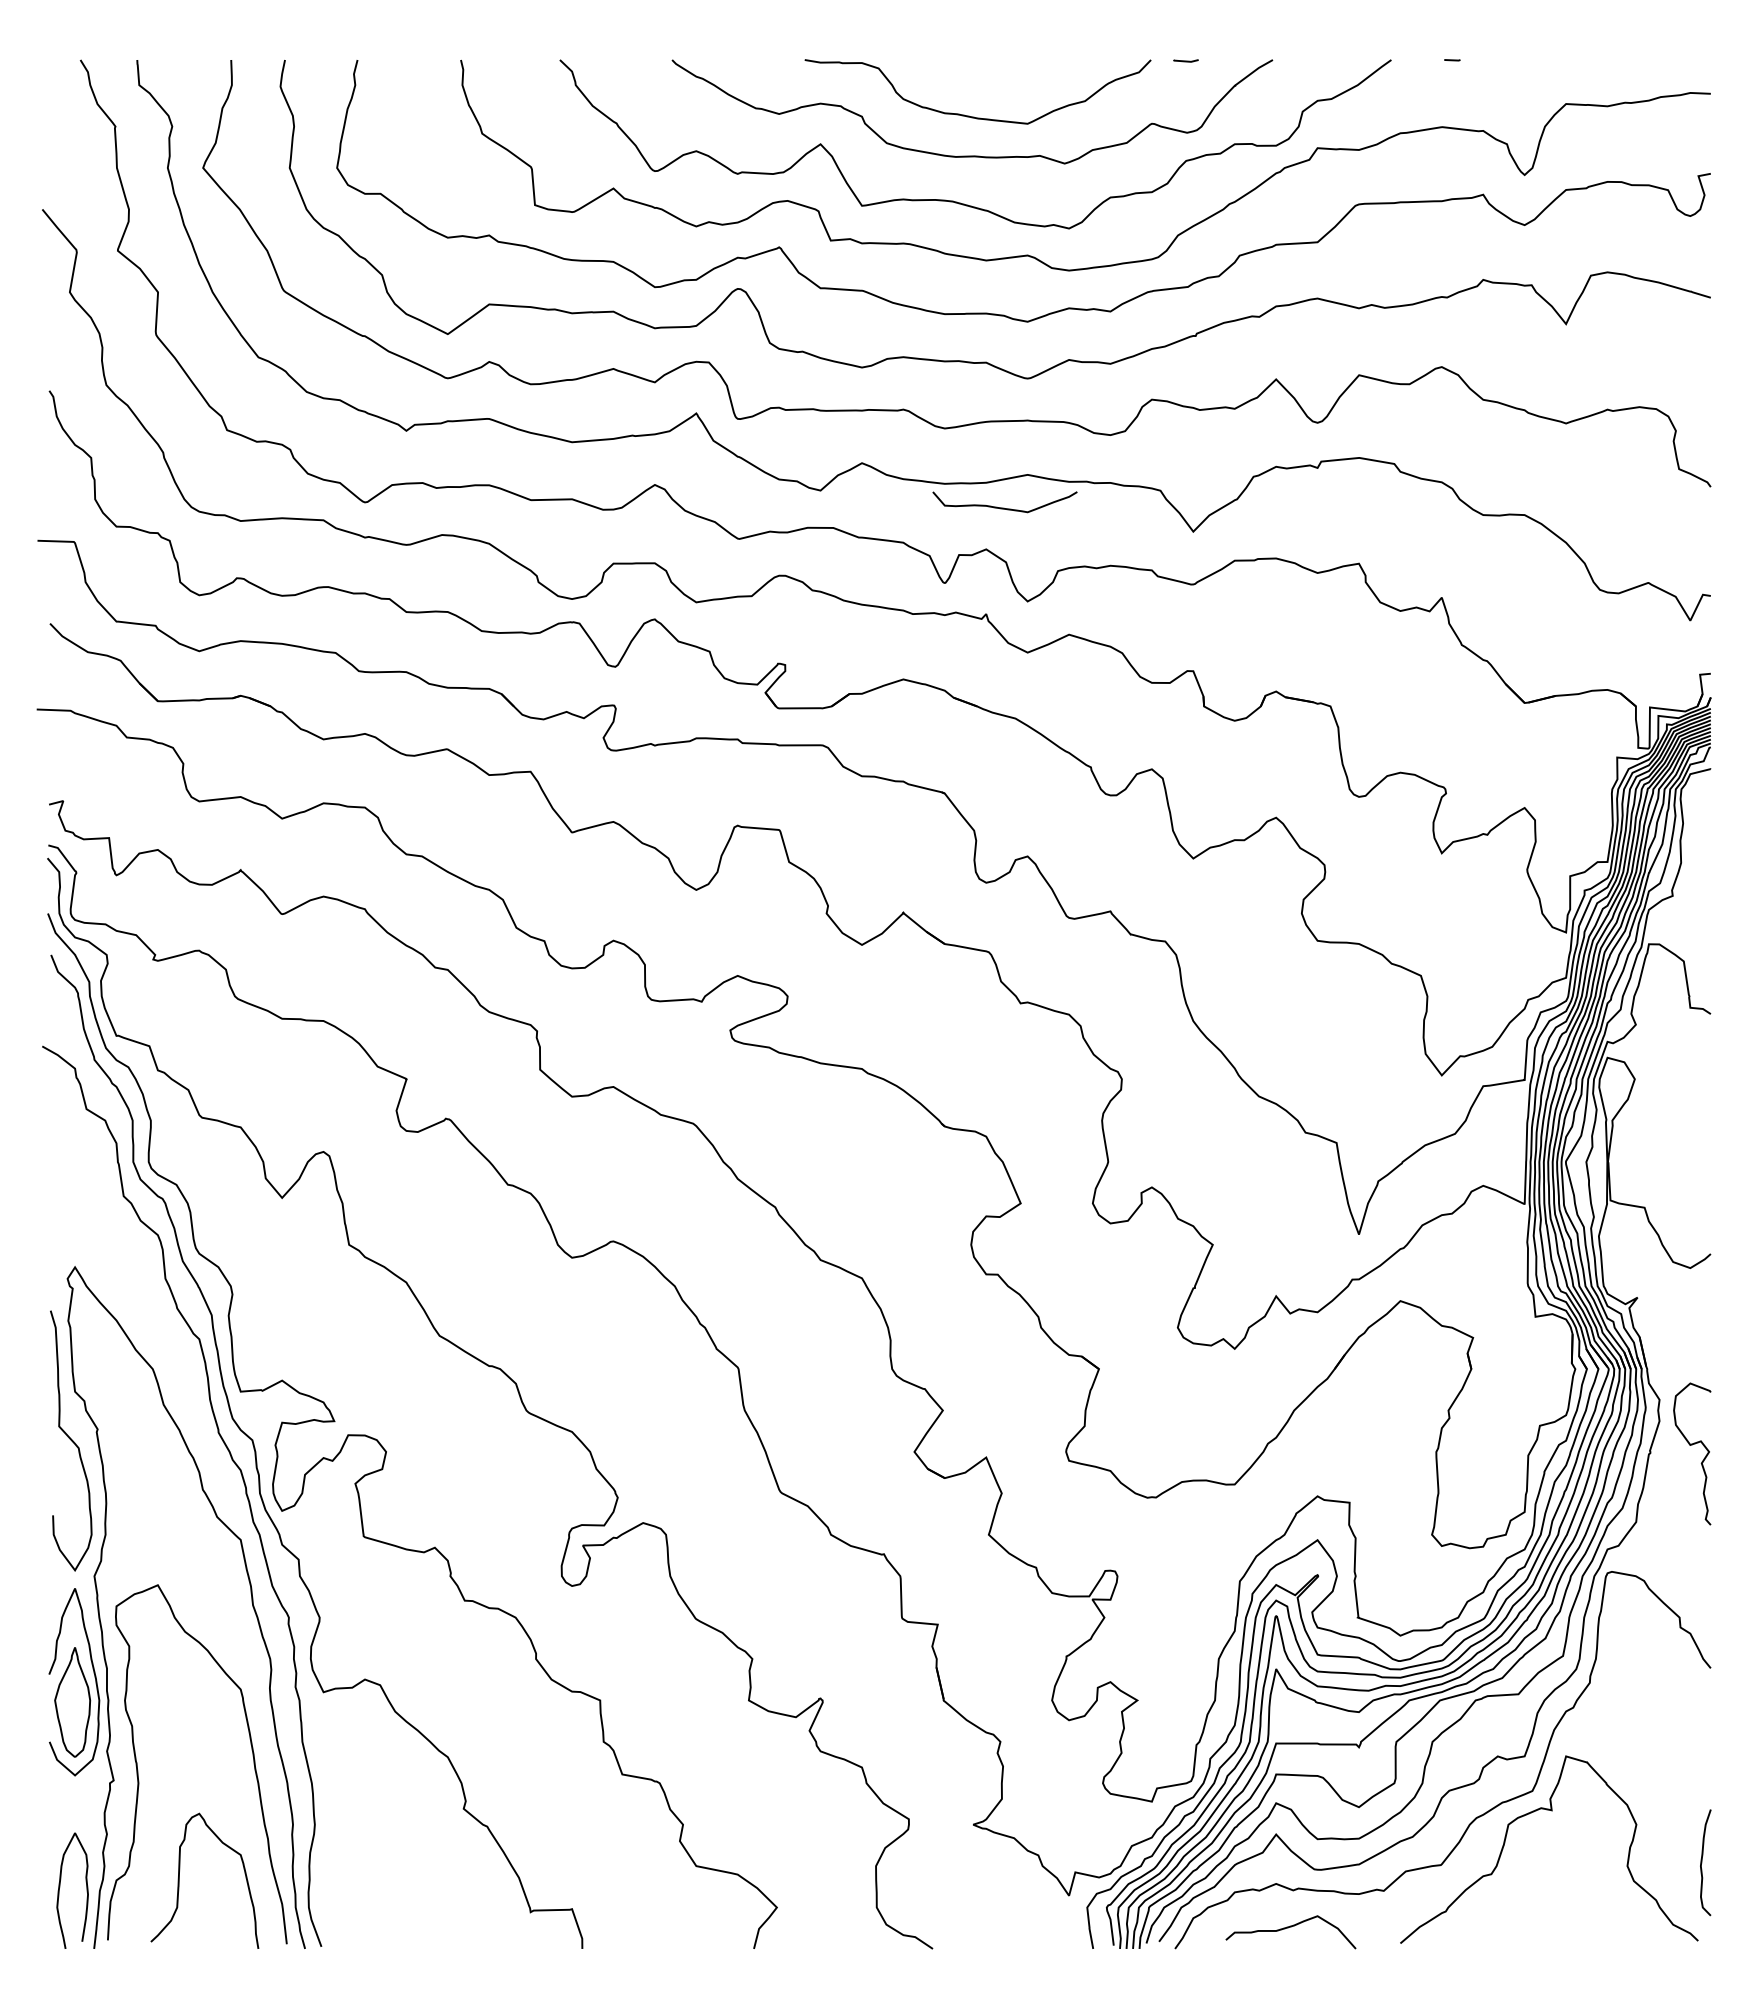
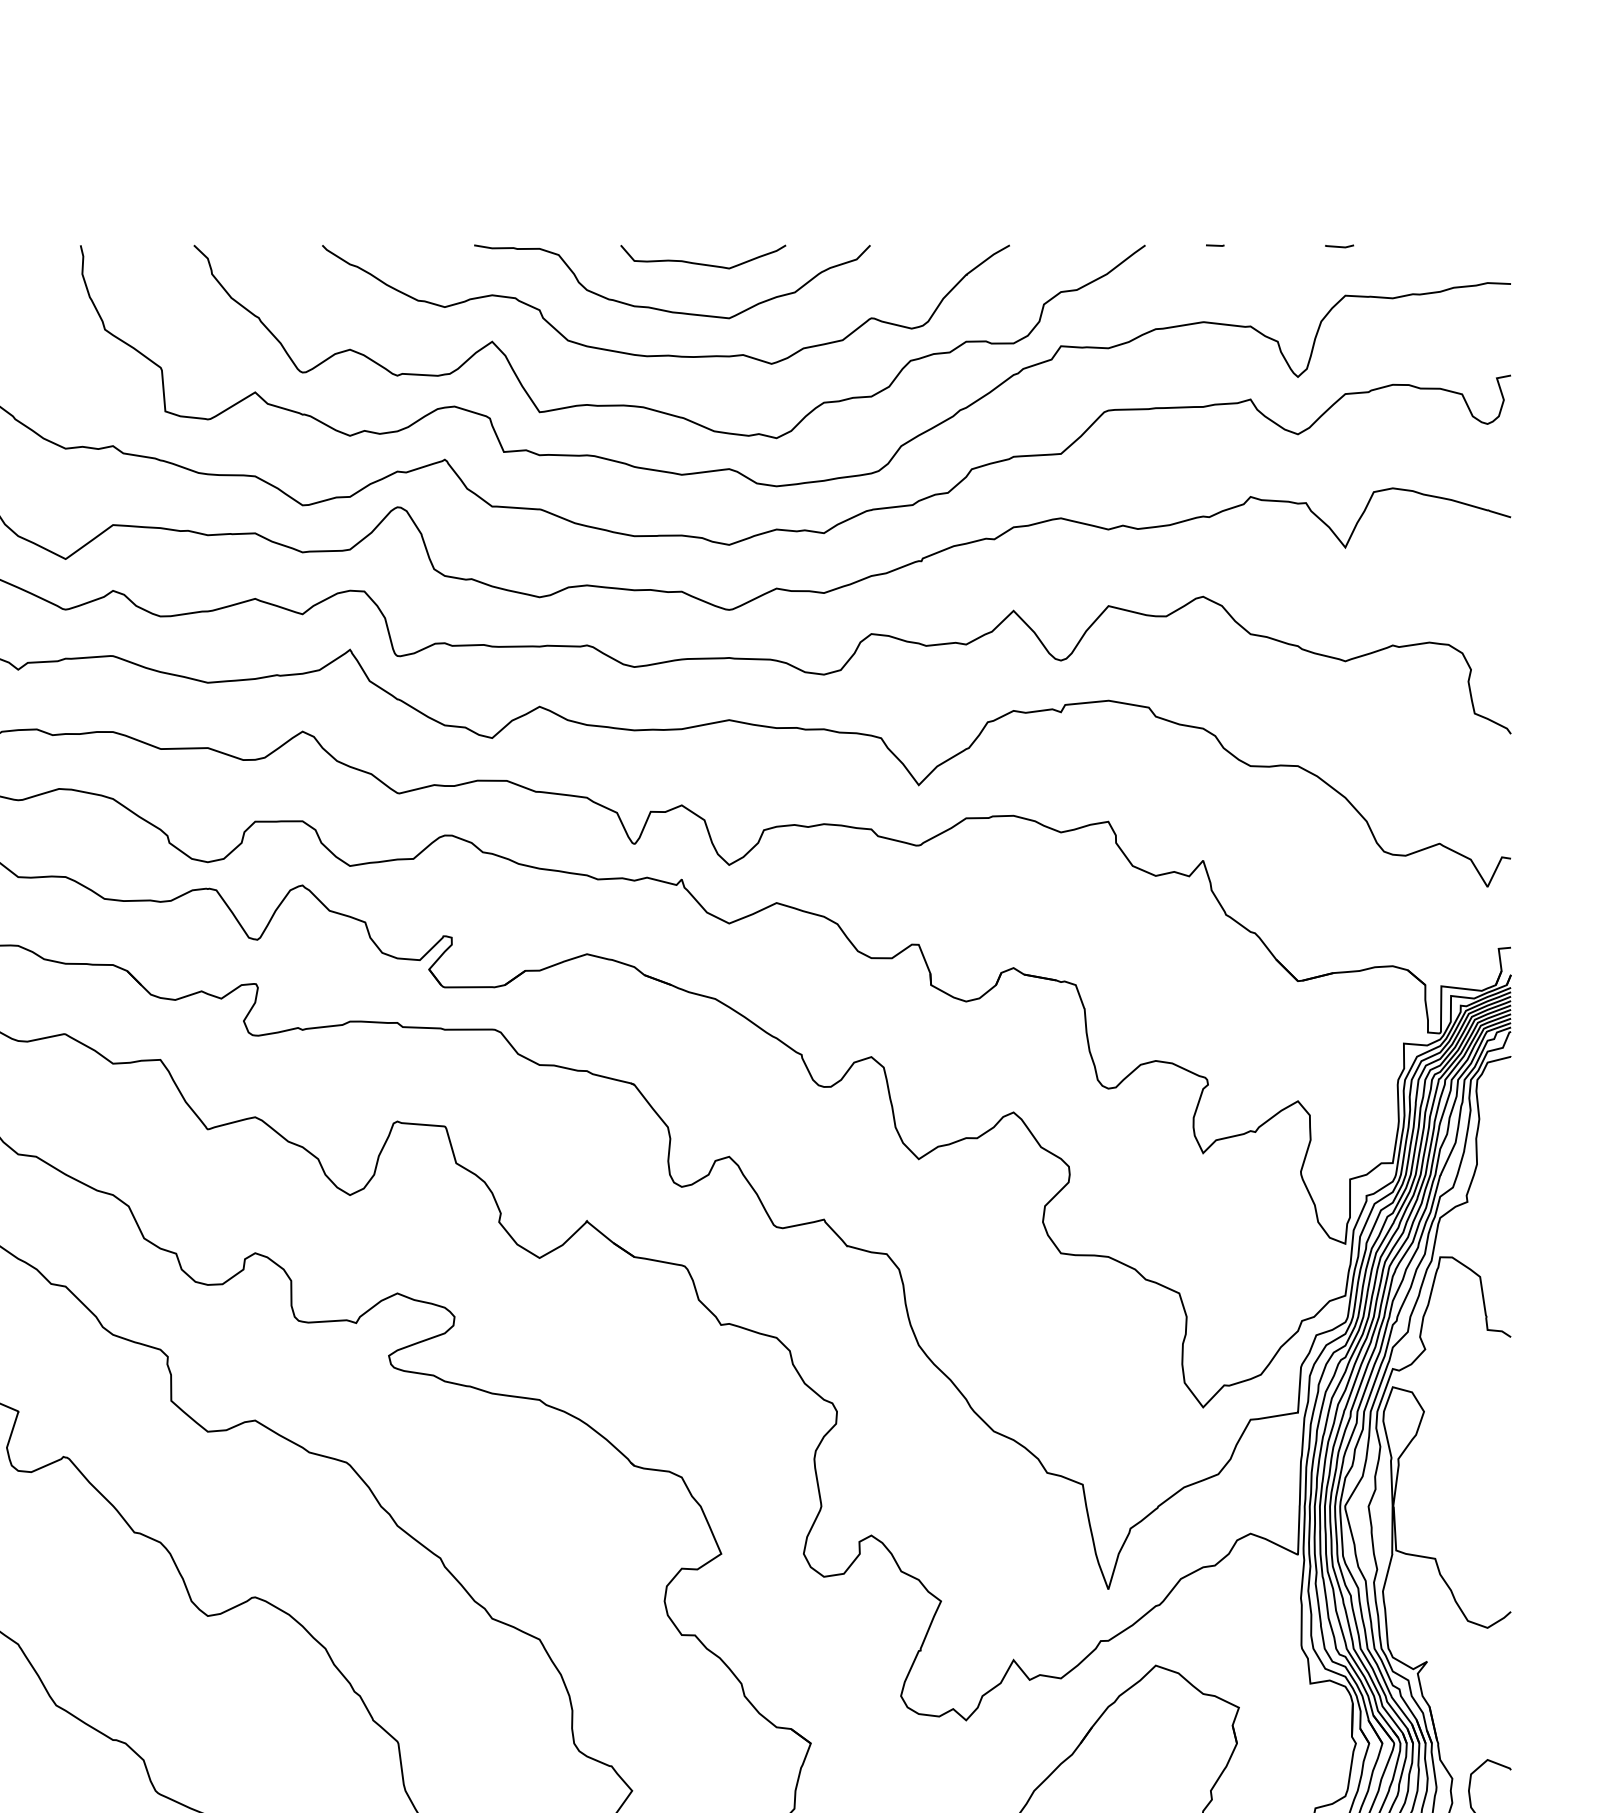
line: (1185, 60) -> (1338, 245), moved
curve: (1004, 507) -> (702, 263), moved

